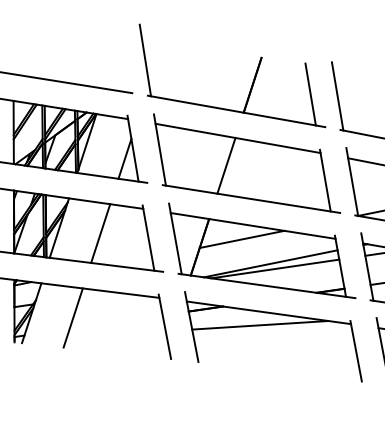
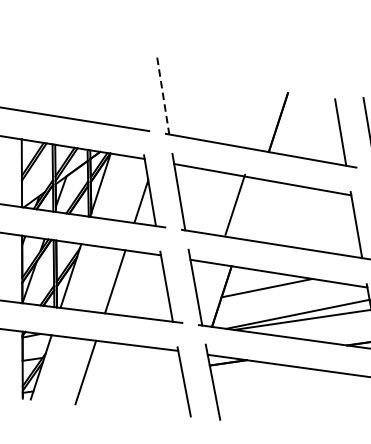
line: (145, 61) -> (163, 97), solid -> dashed
line: (226, 165) -> (235, 204), moved
line: (260, 325) -> (286, 380), removed

